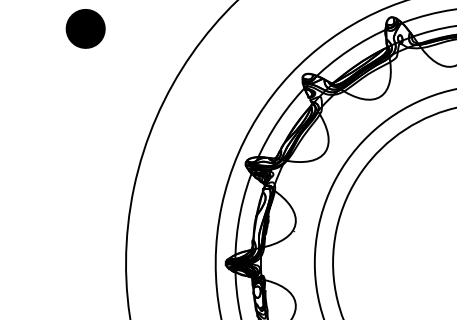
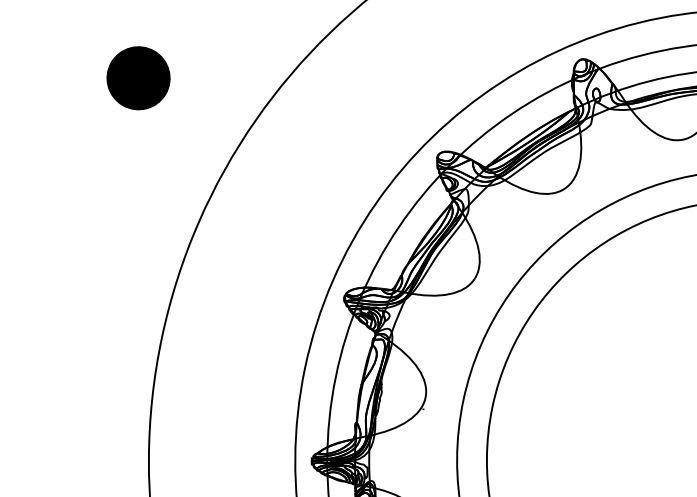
part: (85, 28) -> (138, 77), moved

